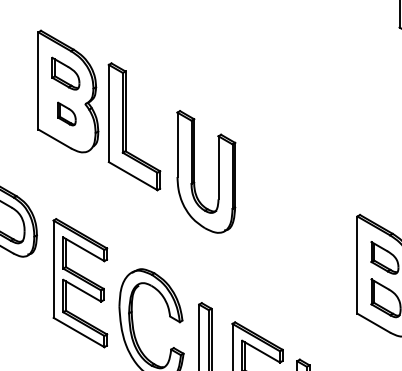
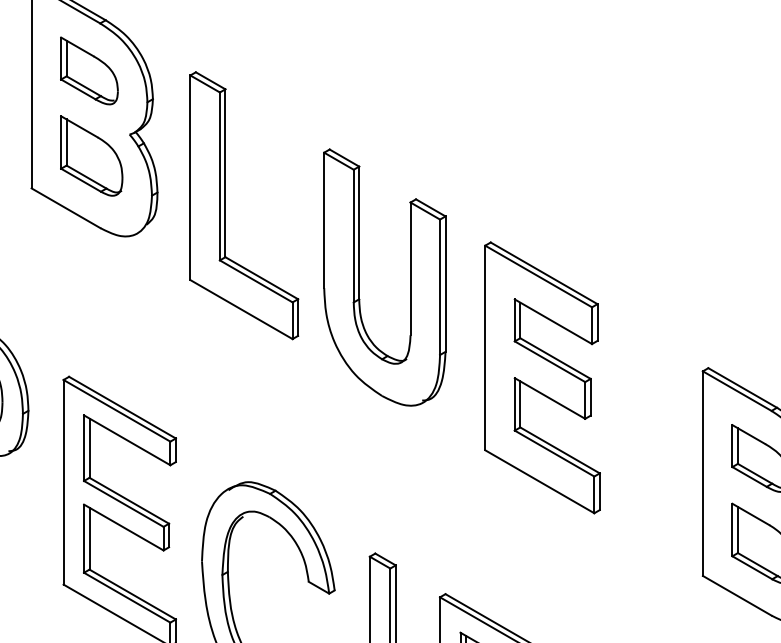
part: (66, 113) -> (90, 154), size x1.67
part: (126, 126) -> (227, 205), moved
part: (281, 219) -> (543, 377), added

